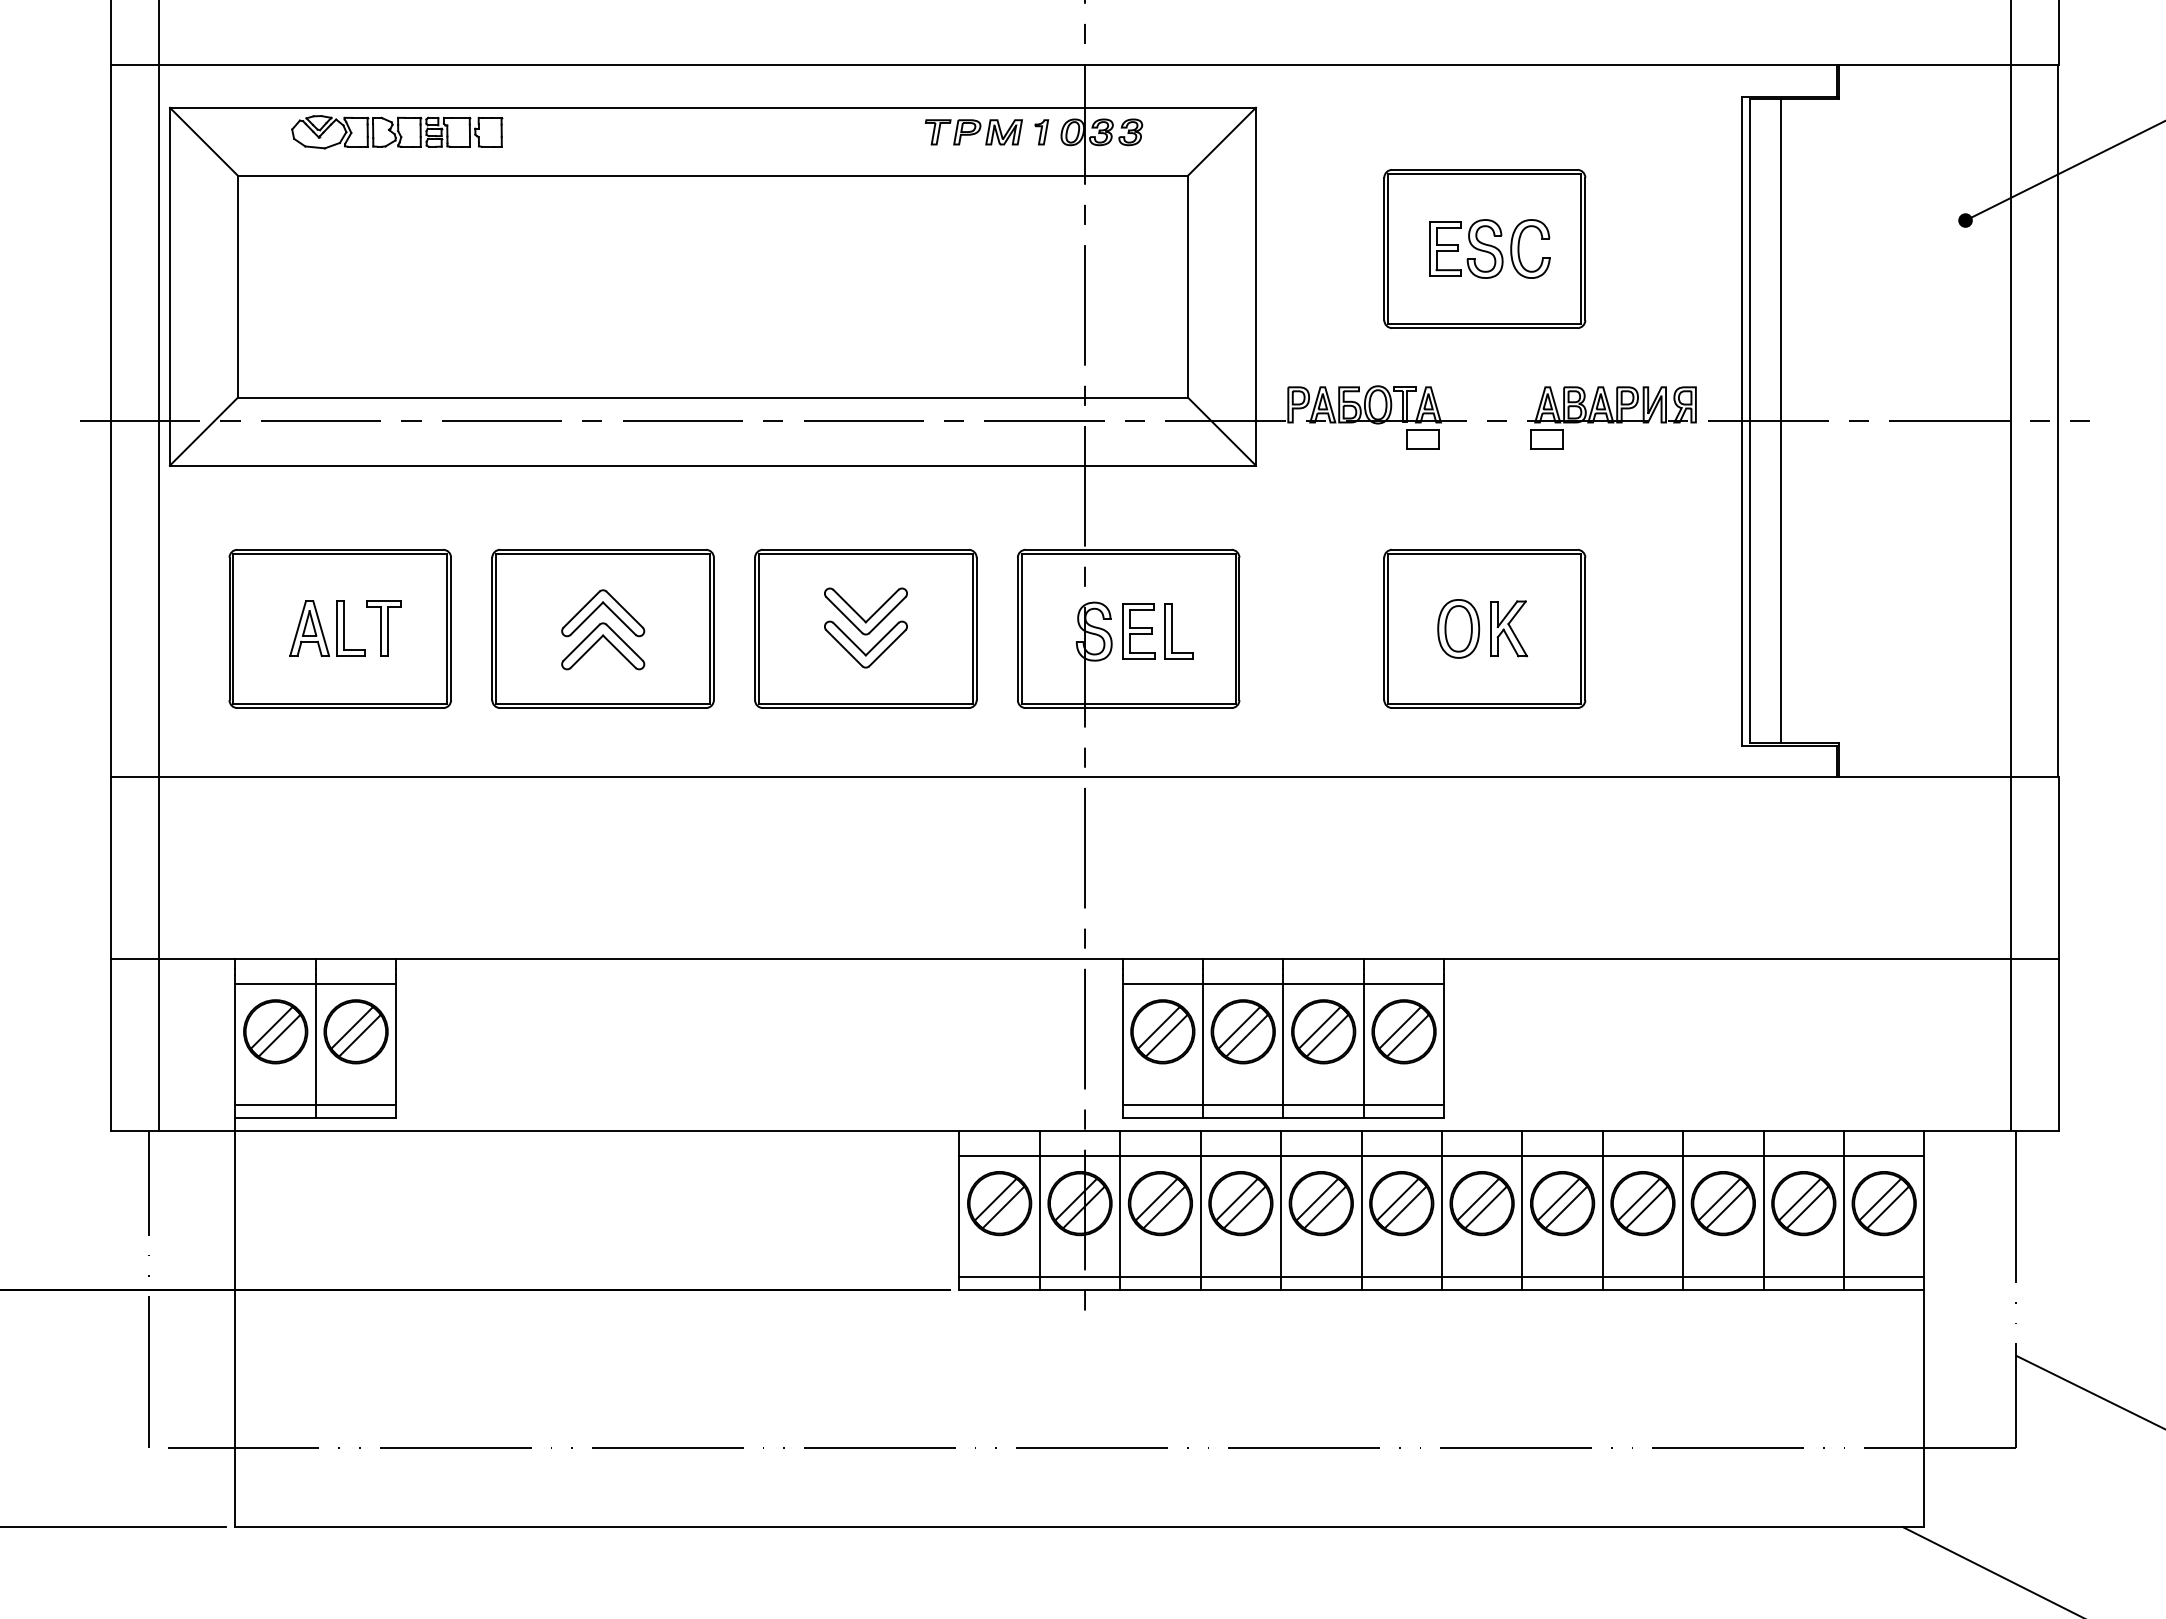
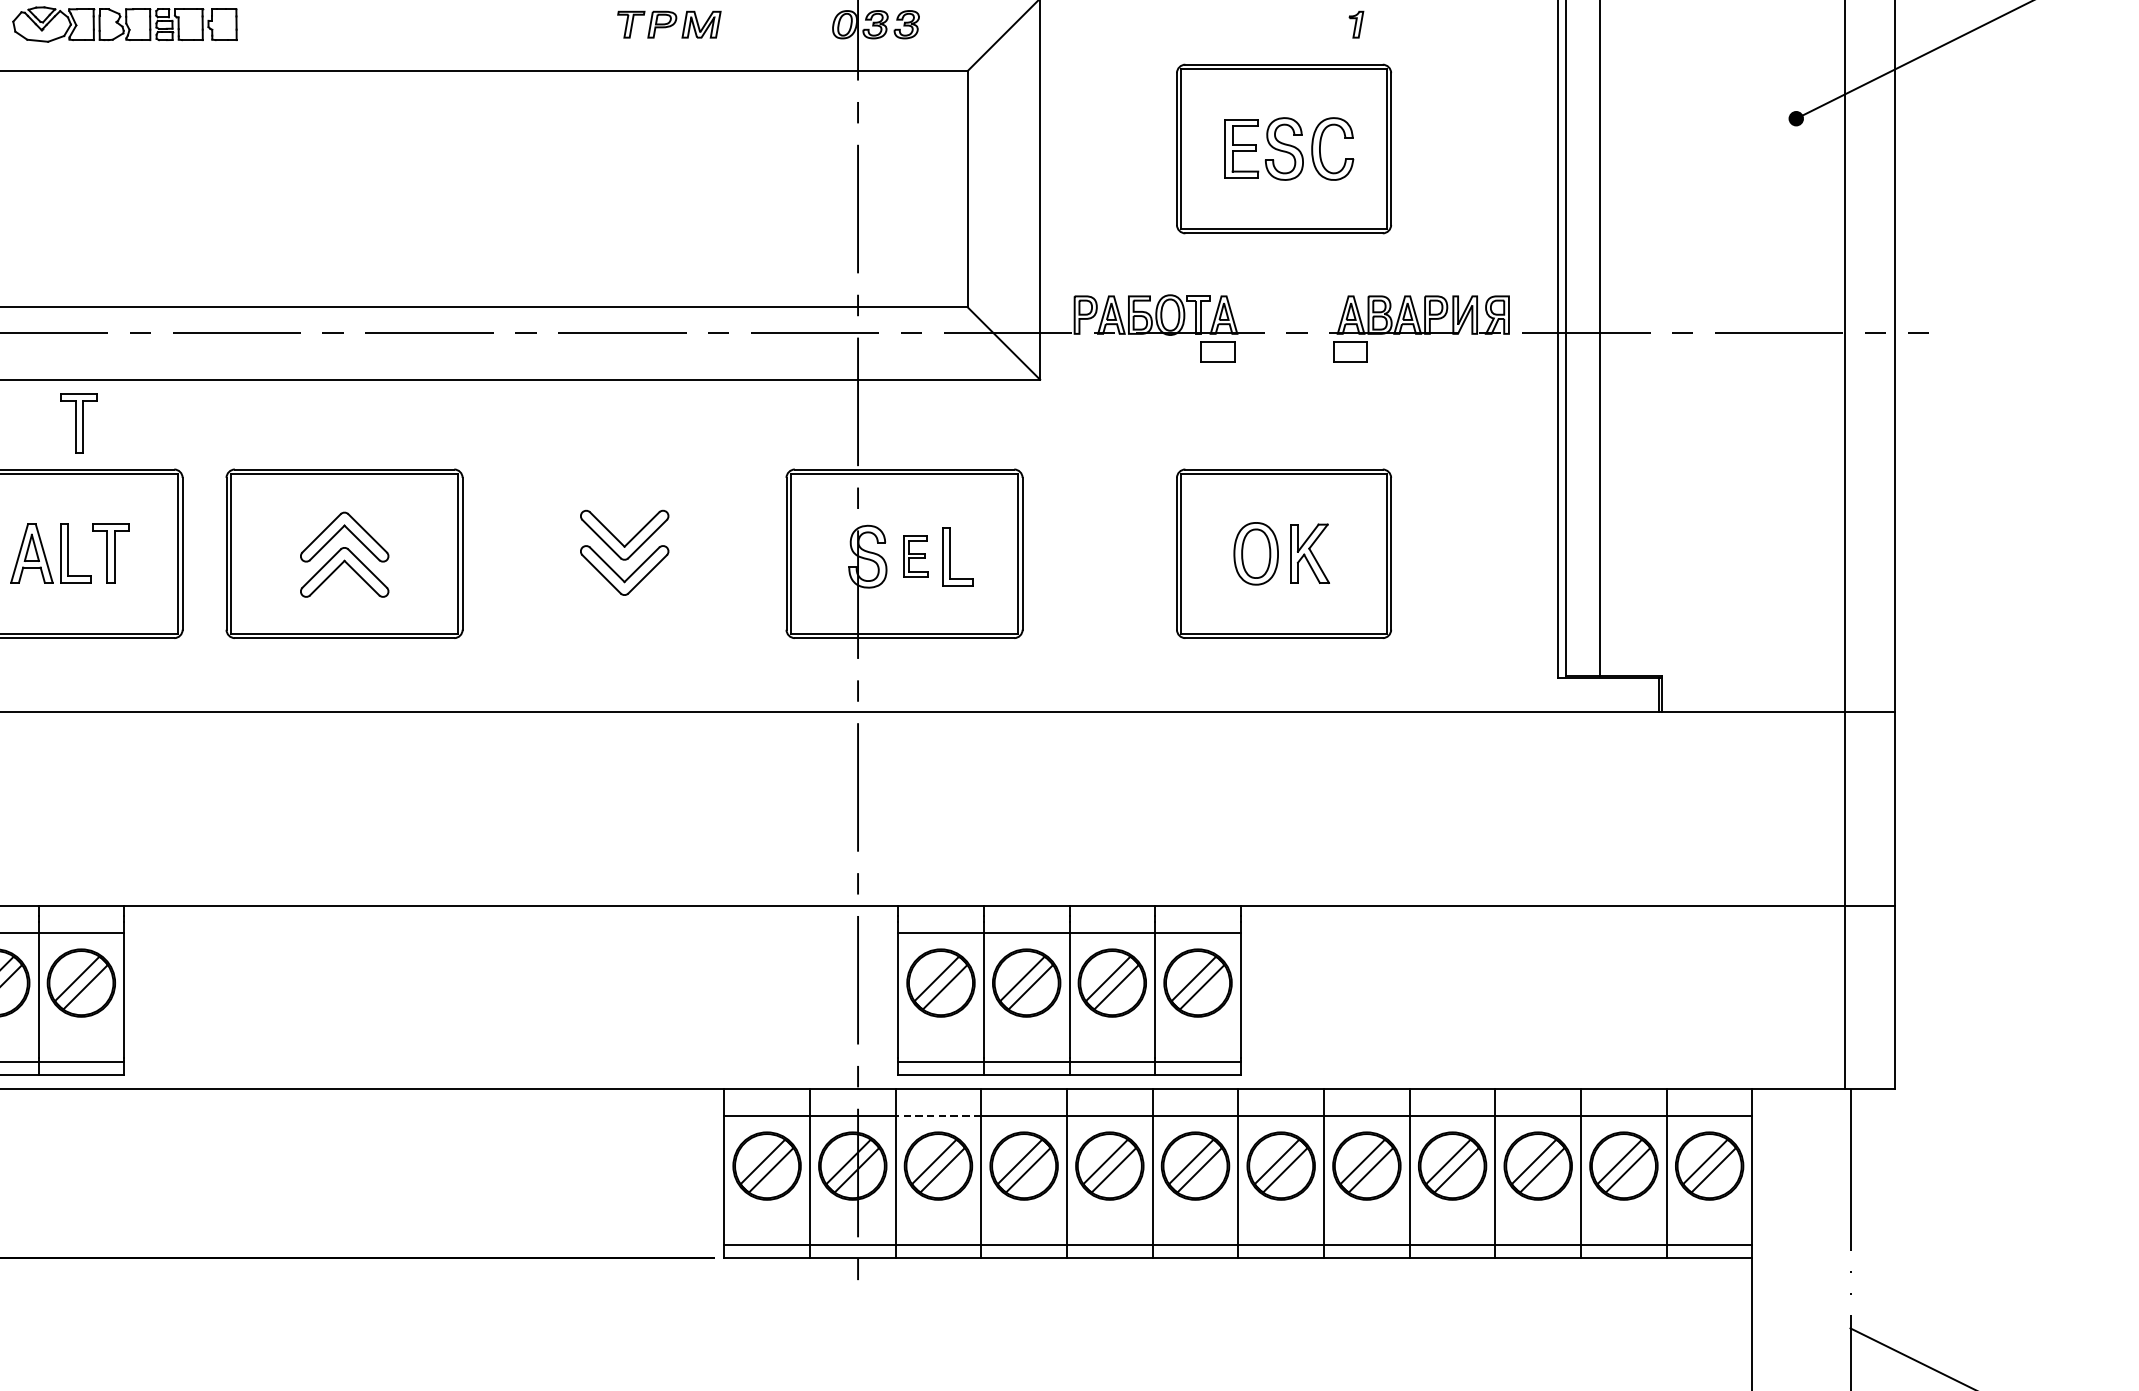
part: (973, 132) -> (668, 24), moved
part: (1041, 132) -> (1356, 24), moved
part: (353, 506) -> (78, 423), added
part: (865, 628) -> (624, 553), removed
part: (1138, 631) -> (915, 556), size x0.7
line: (1159, 1156) -> (937, 1115), solid -> dashed

